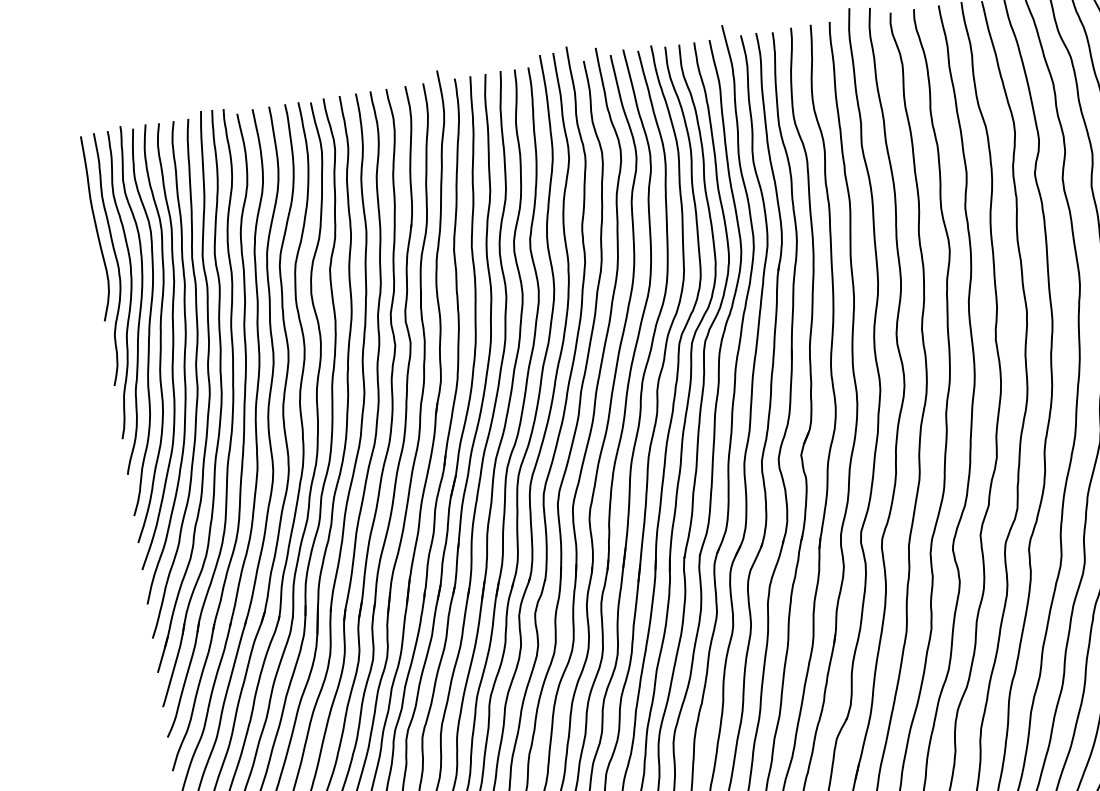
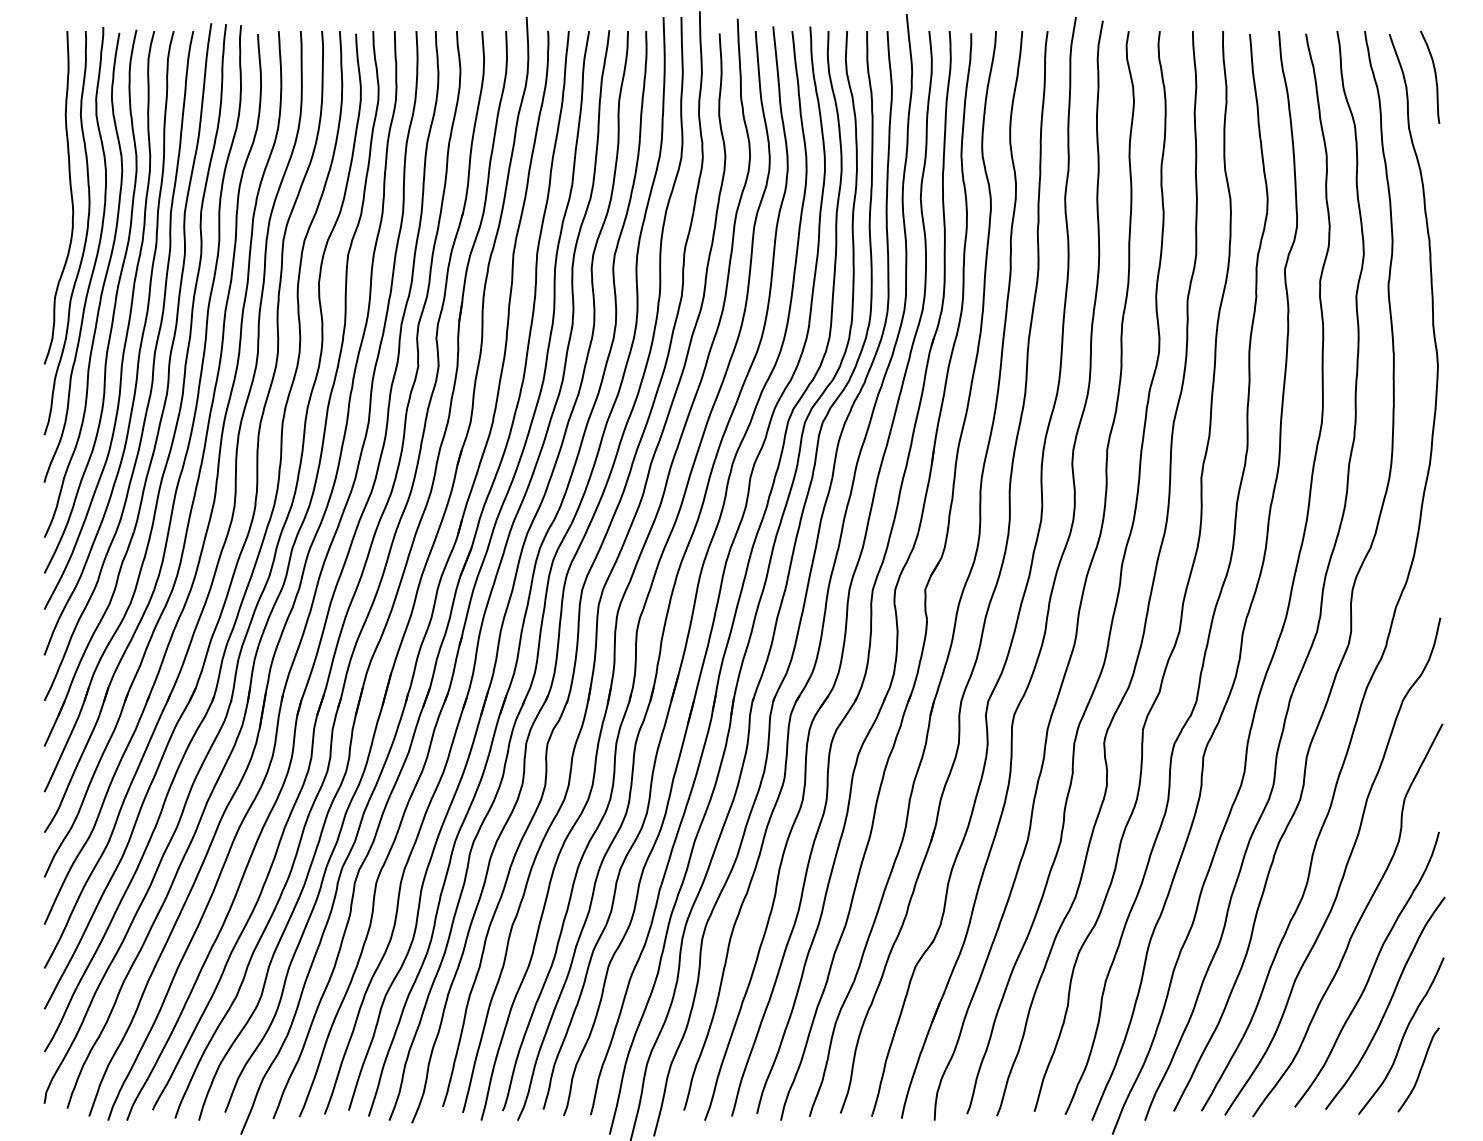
curve: (96, 228) -> (51, 155), removed

